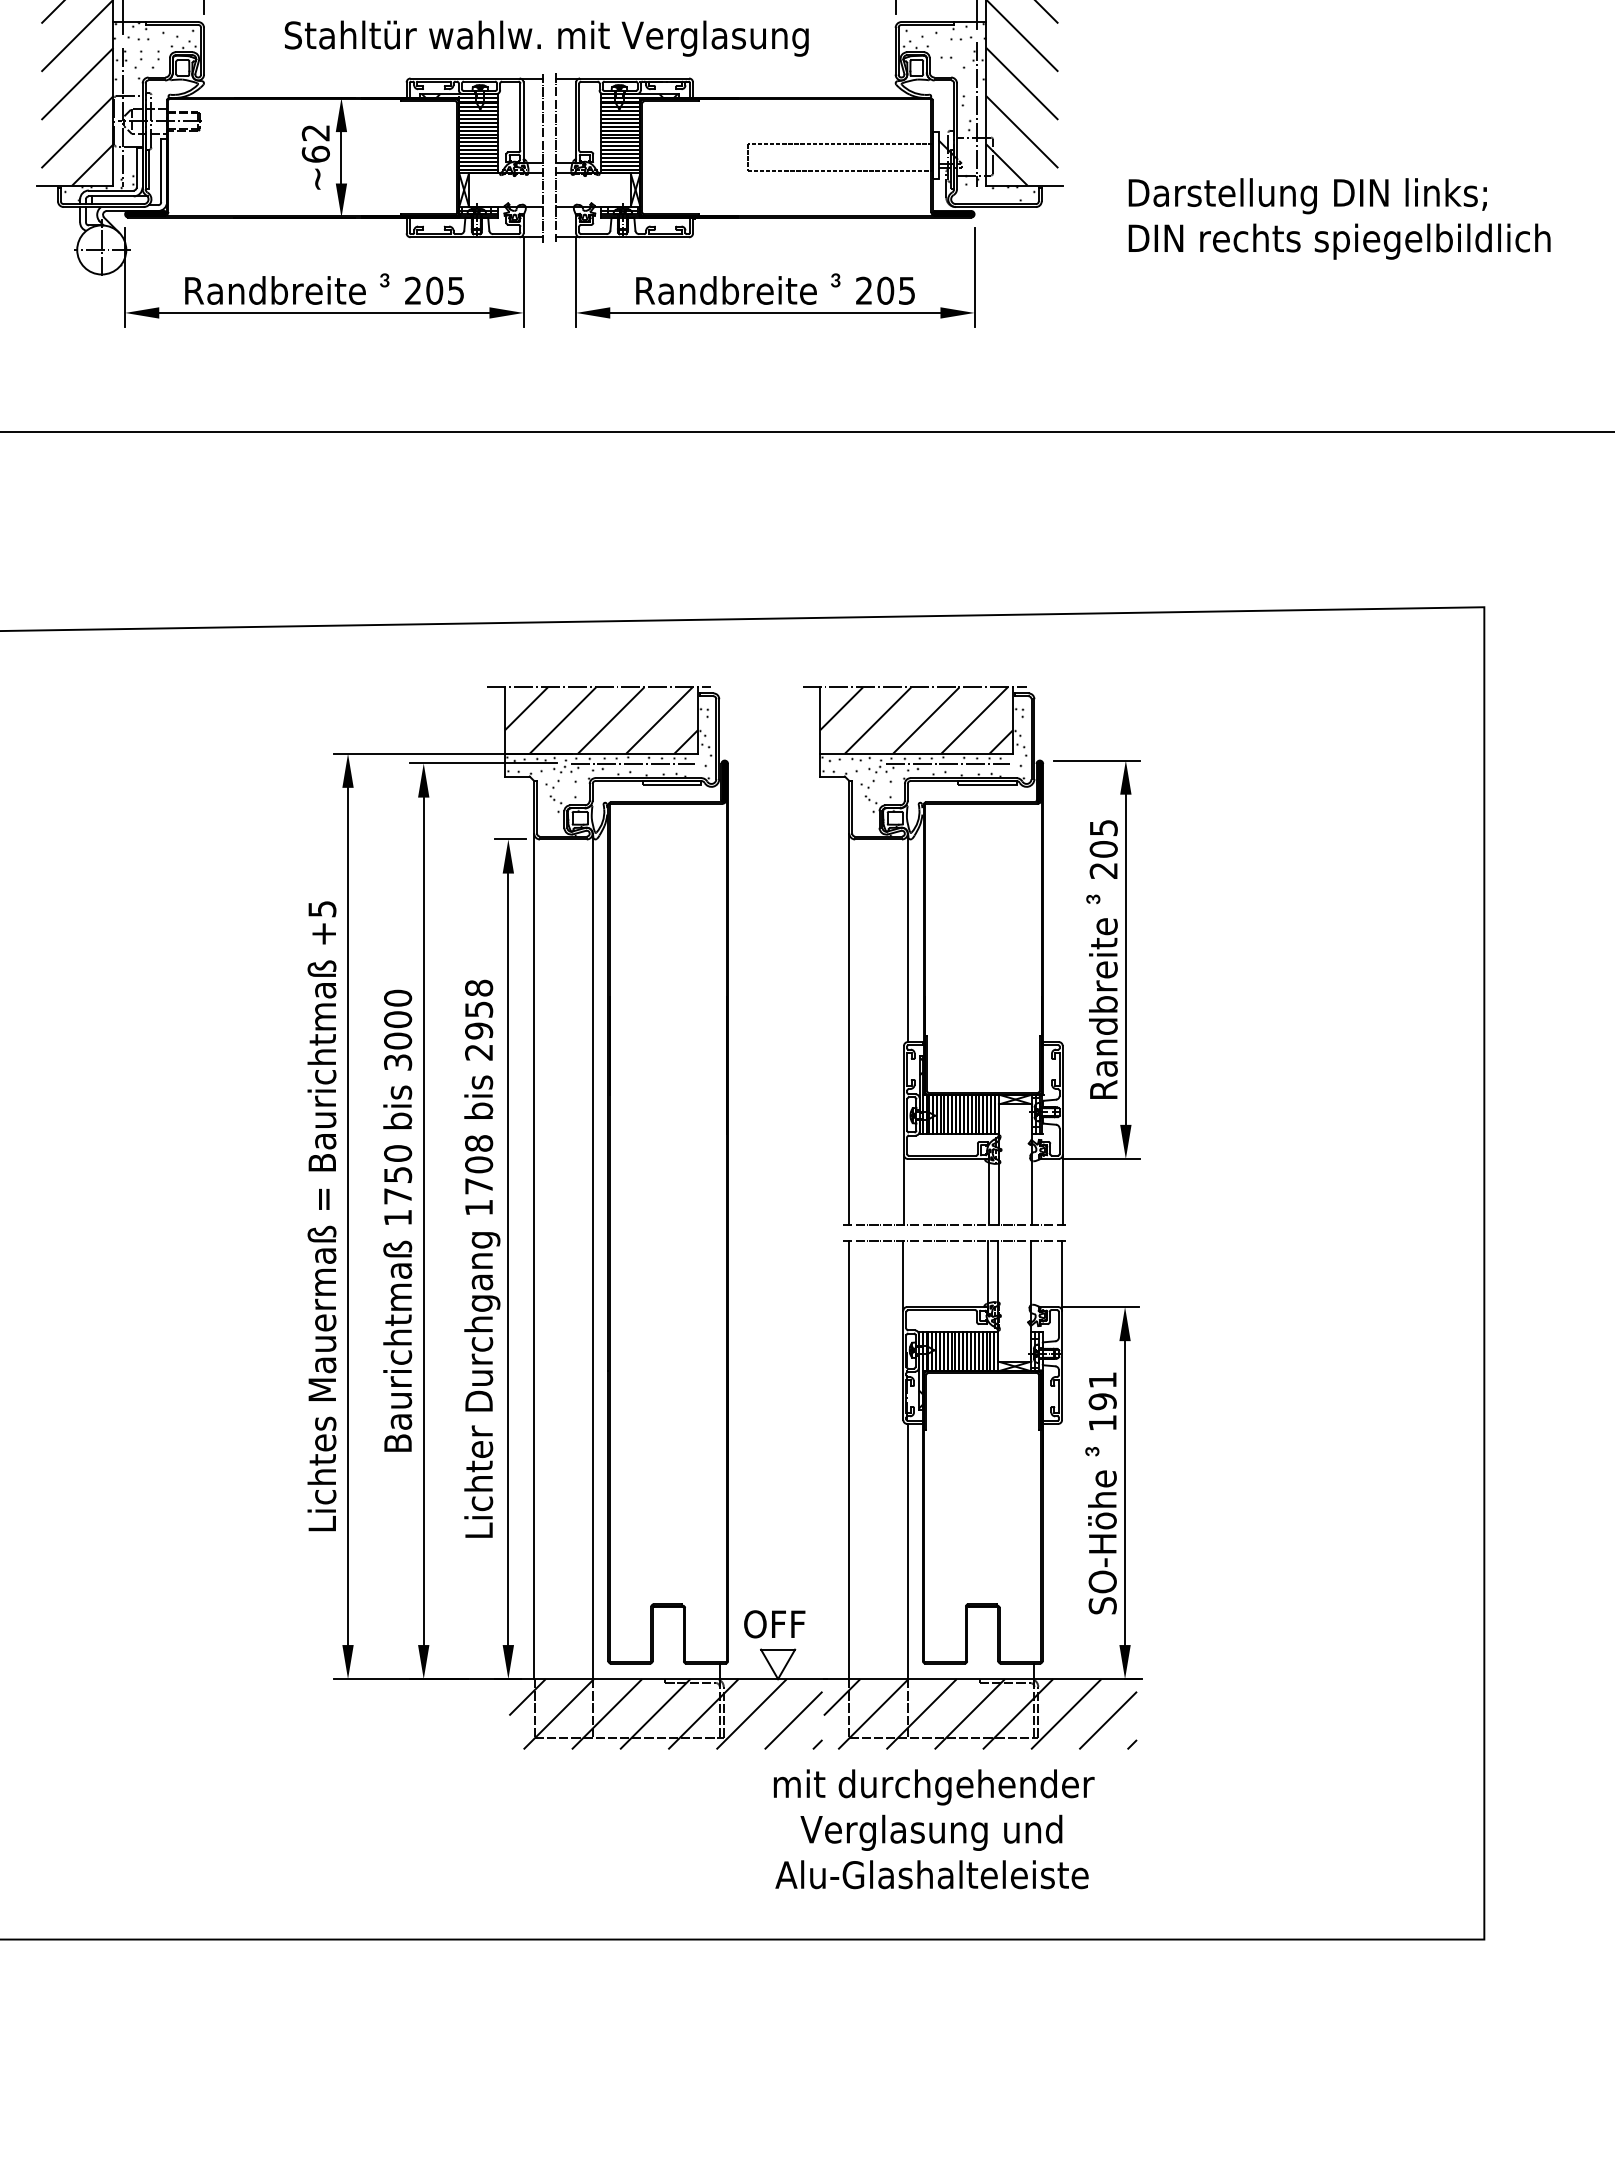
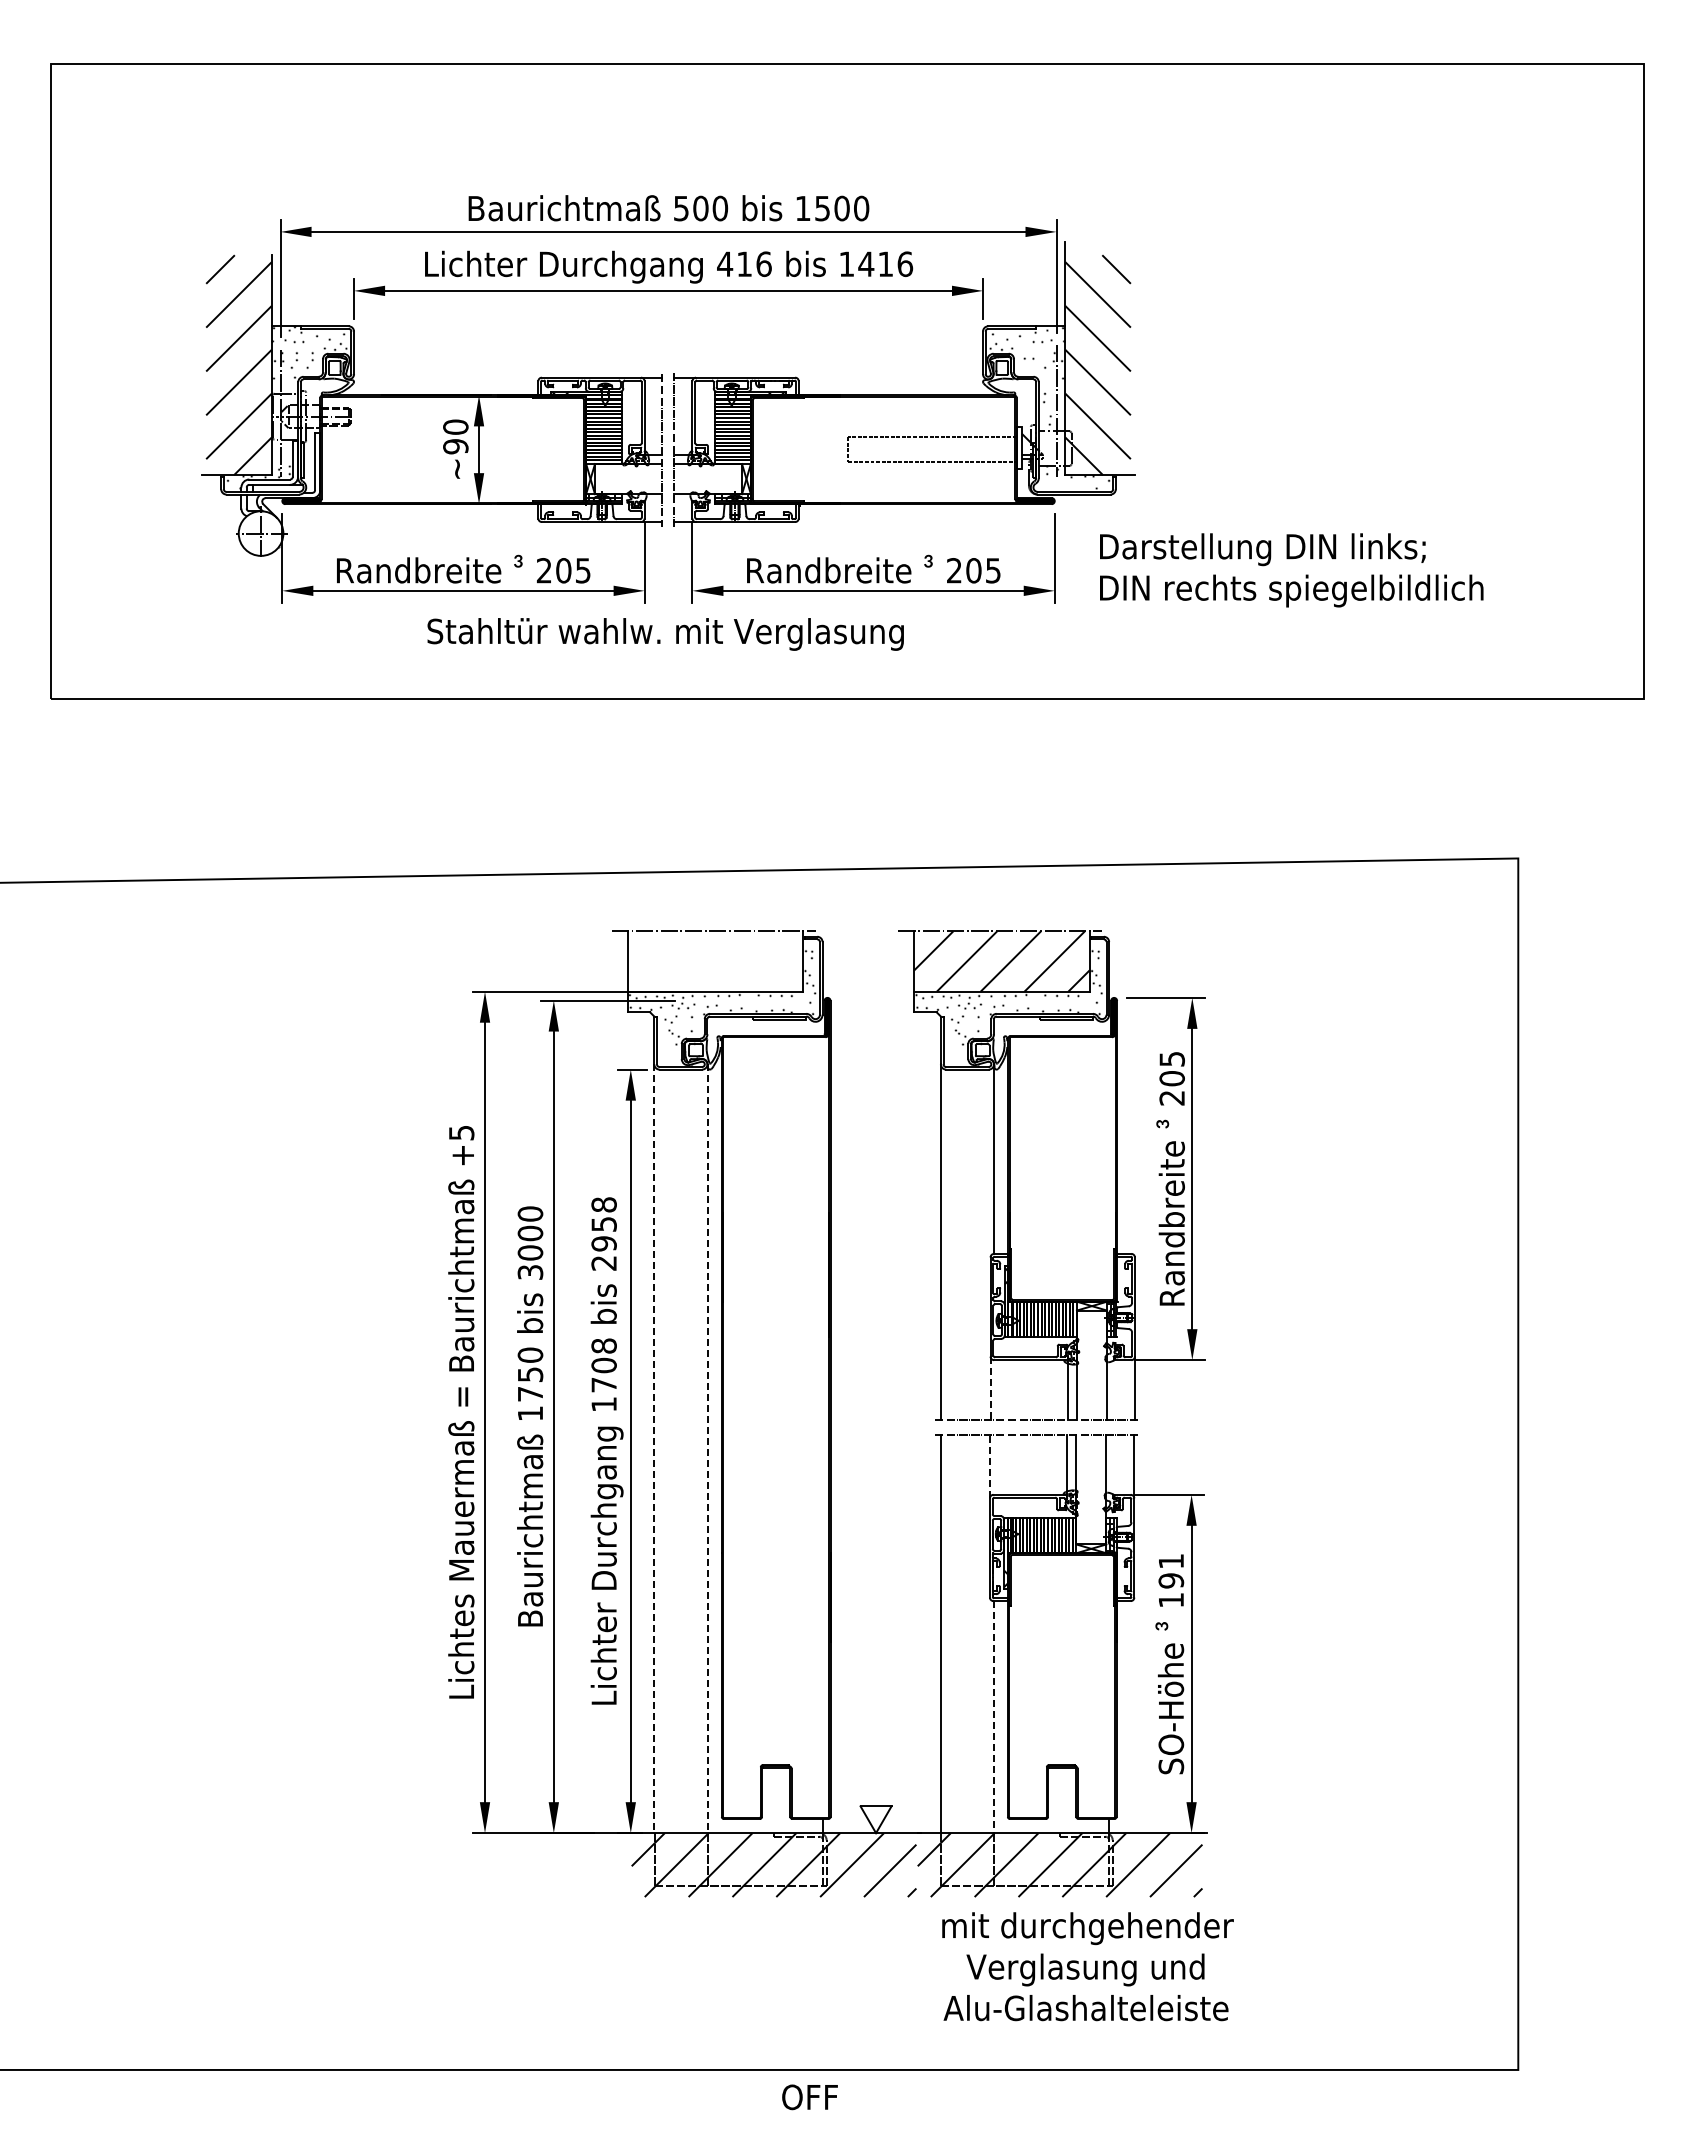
text: (546, 38) -> (665, 634), moved
text: (315, 143) -> (455, 436), ~62 -> ~90
text: (1339, 219) -> (1291, 570), moved
hatch: (601, 720) -> (715, 961), removed
line: (632, 763) -> (743, 1000), removed
line: (947, 763) -> (1030, 1000), removed
line: (903, 1190) -> (990, 1388), solid -> dashed
line: (534, 1257) -> (654, 1449), solid -> dashed
line: (592, 1257) -> (707, 1449), solid -> dashed
line: (902, 1275) -> (989, 1466), solid -> dashed
line: (908, 1551) -> (994, 1717), solid -> dashed
text: (774, 1624) -> (809, 2097), moved
text: (933, 1829) -> (1087, 1966), moved

